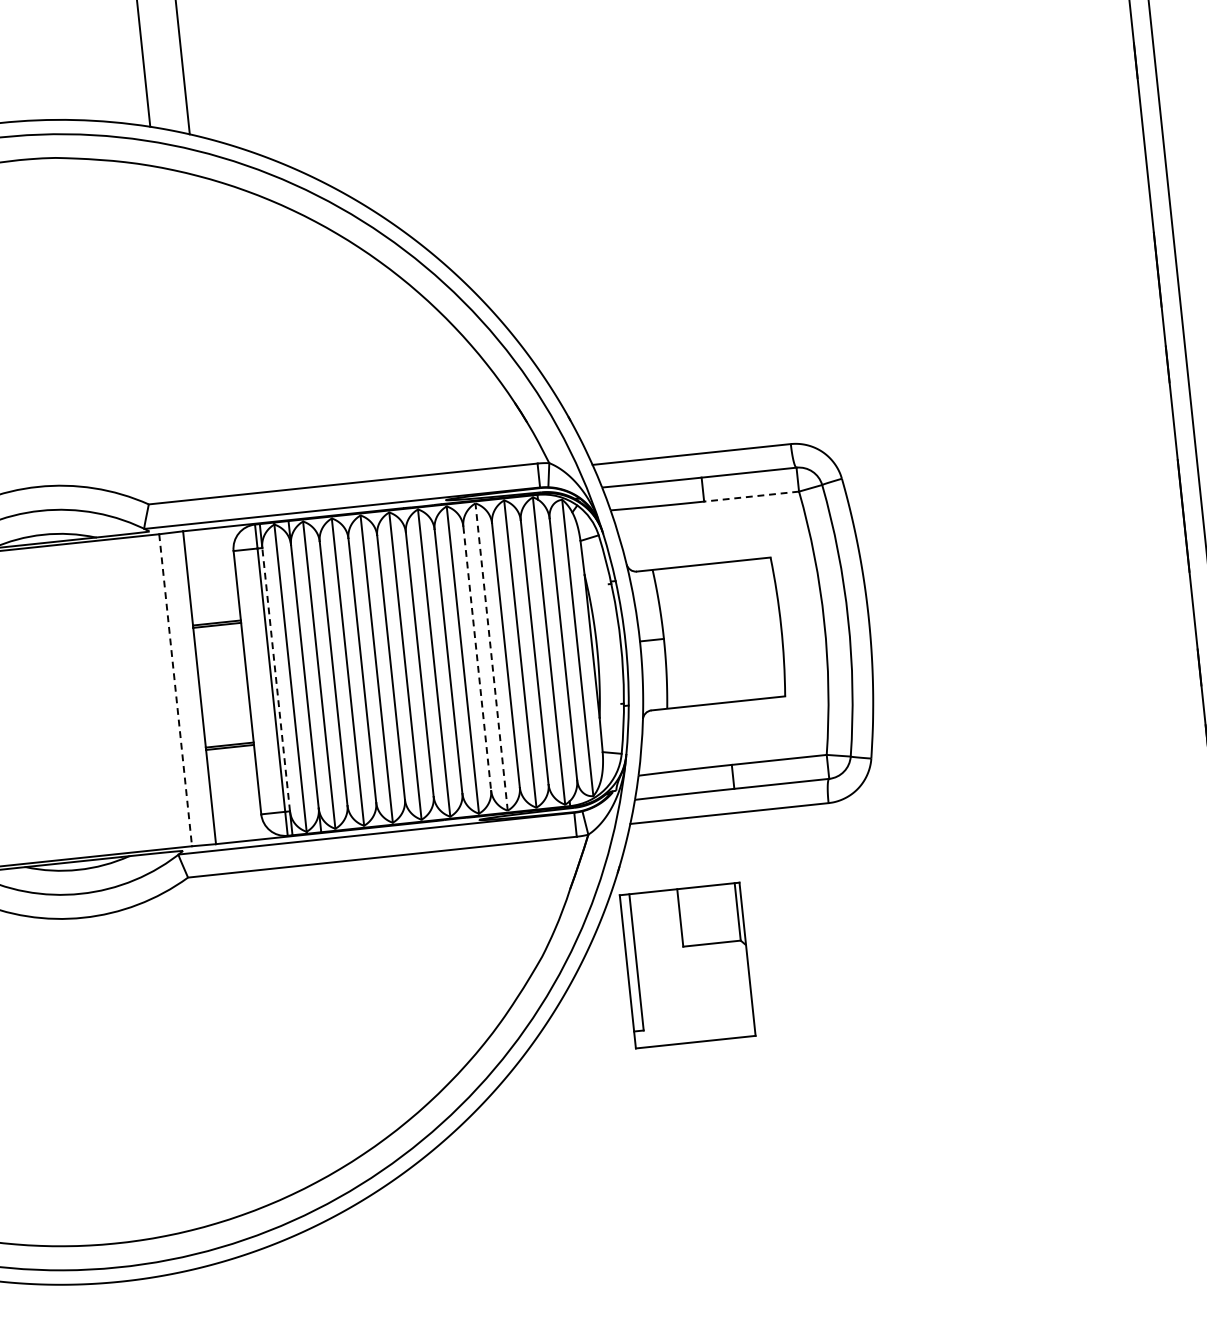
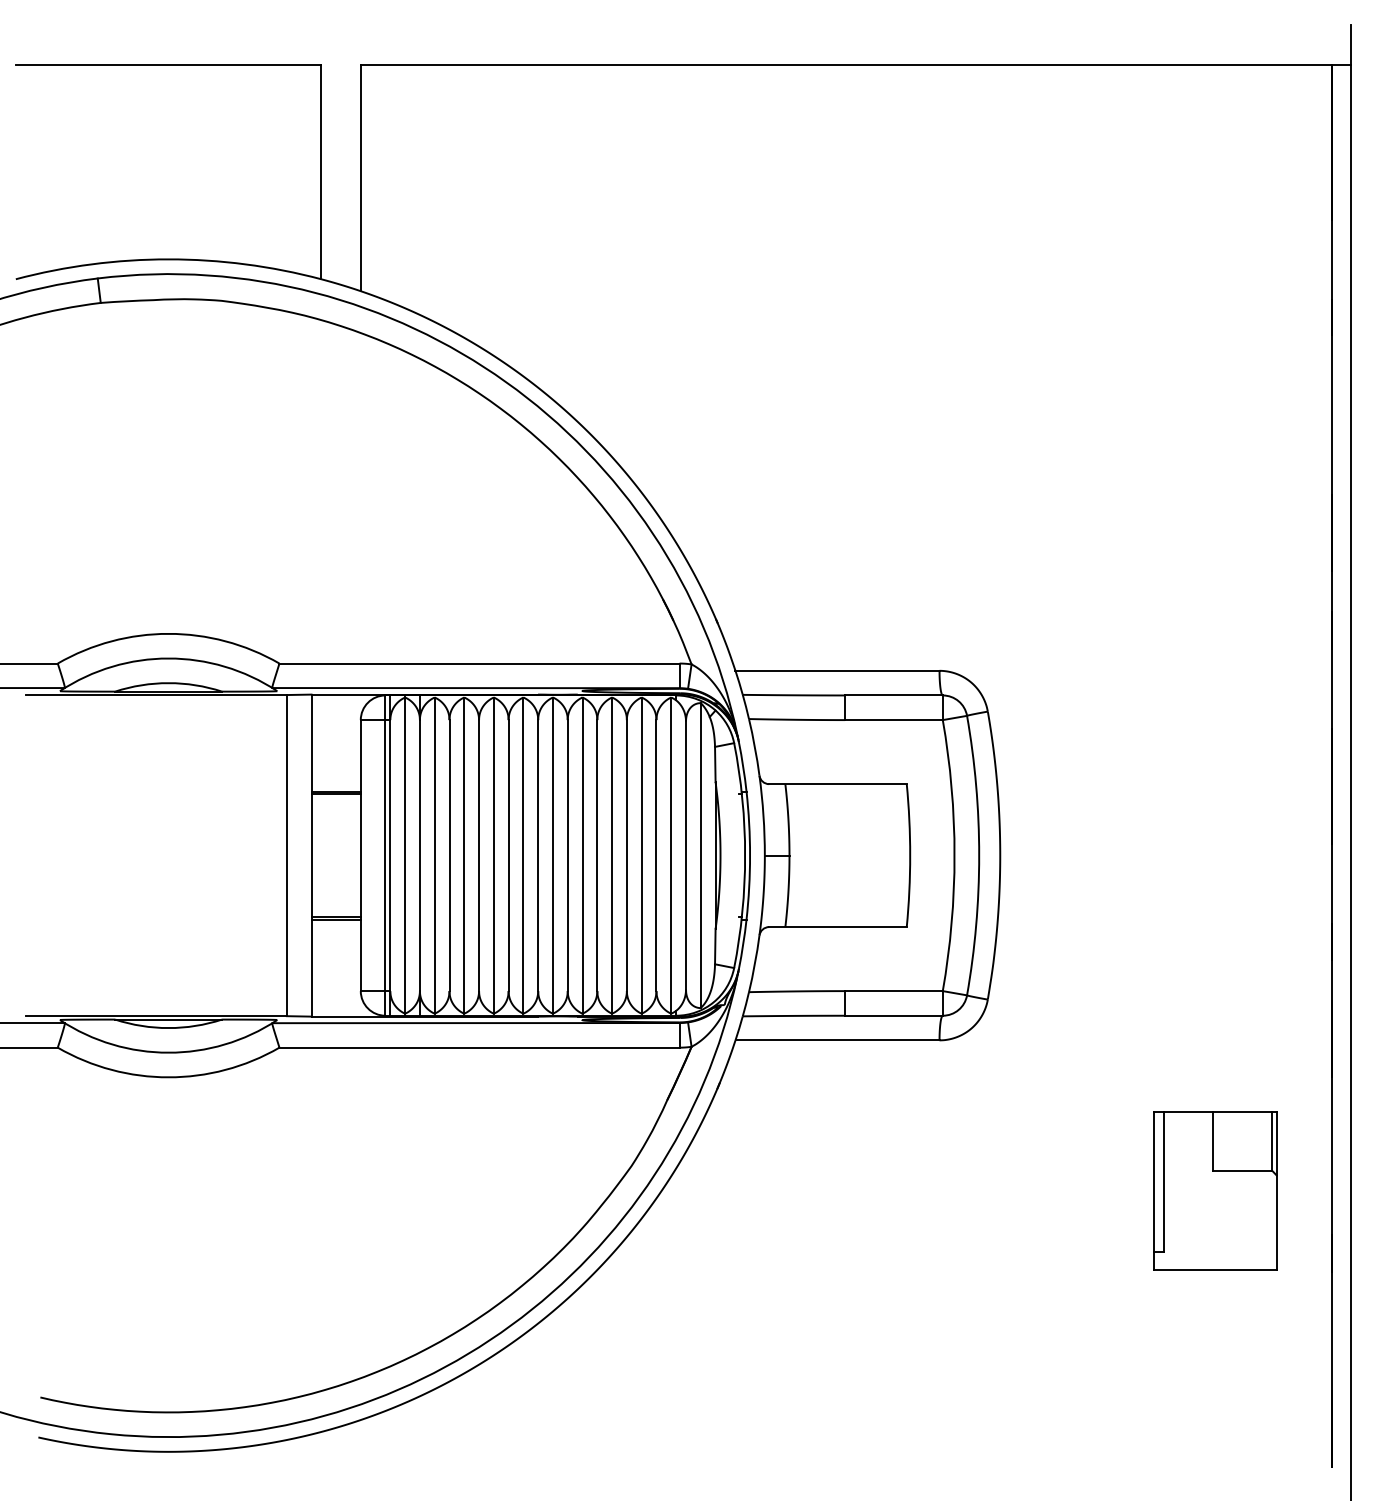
line: (751, 497) -> (893, 720), dashed -> solid
line: (491, 656) -> (612, 855), dashed -> solid
line: (477, 658) -> (597, 855), dashed -> solid
line: (276, 679) -> (390, 855), dashed -> solid
line: (175, 690) -> (286, 855), dashed -> solid
part: (687, 965) -> (1215, 1190), moved

